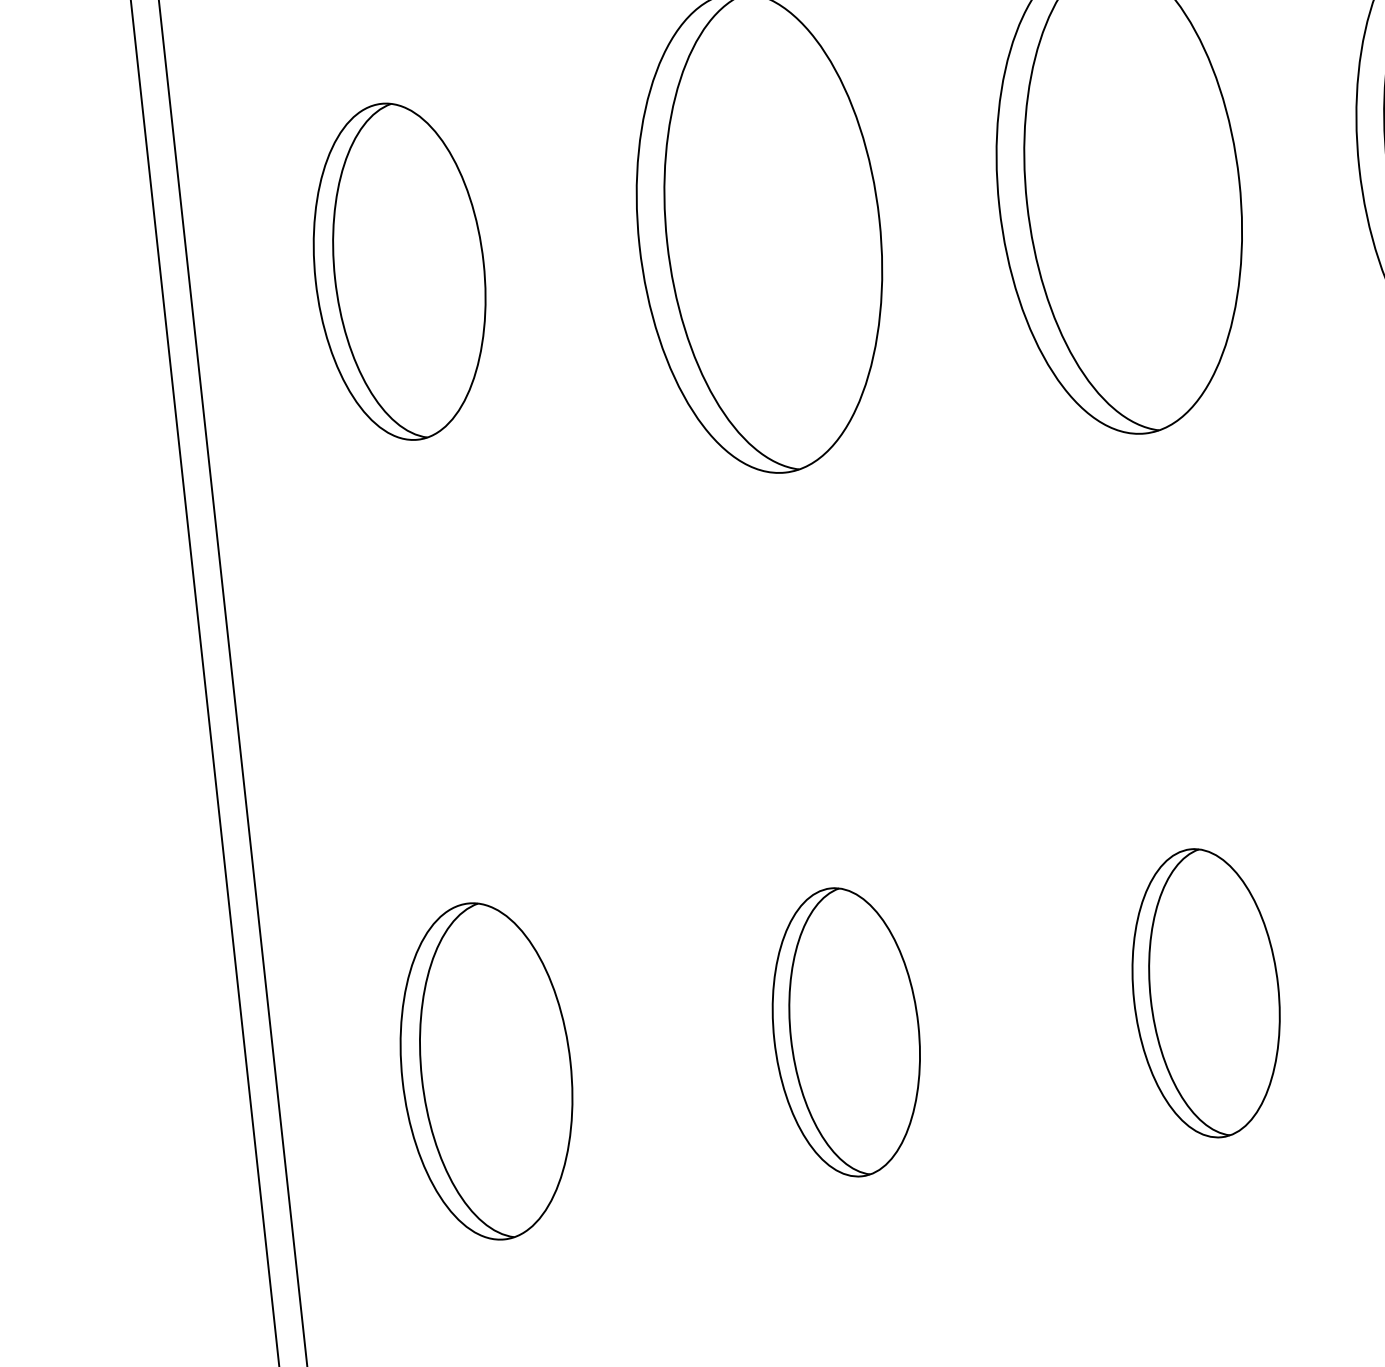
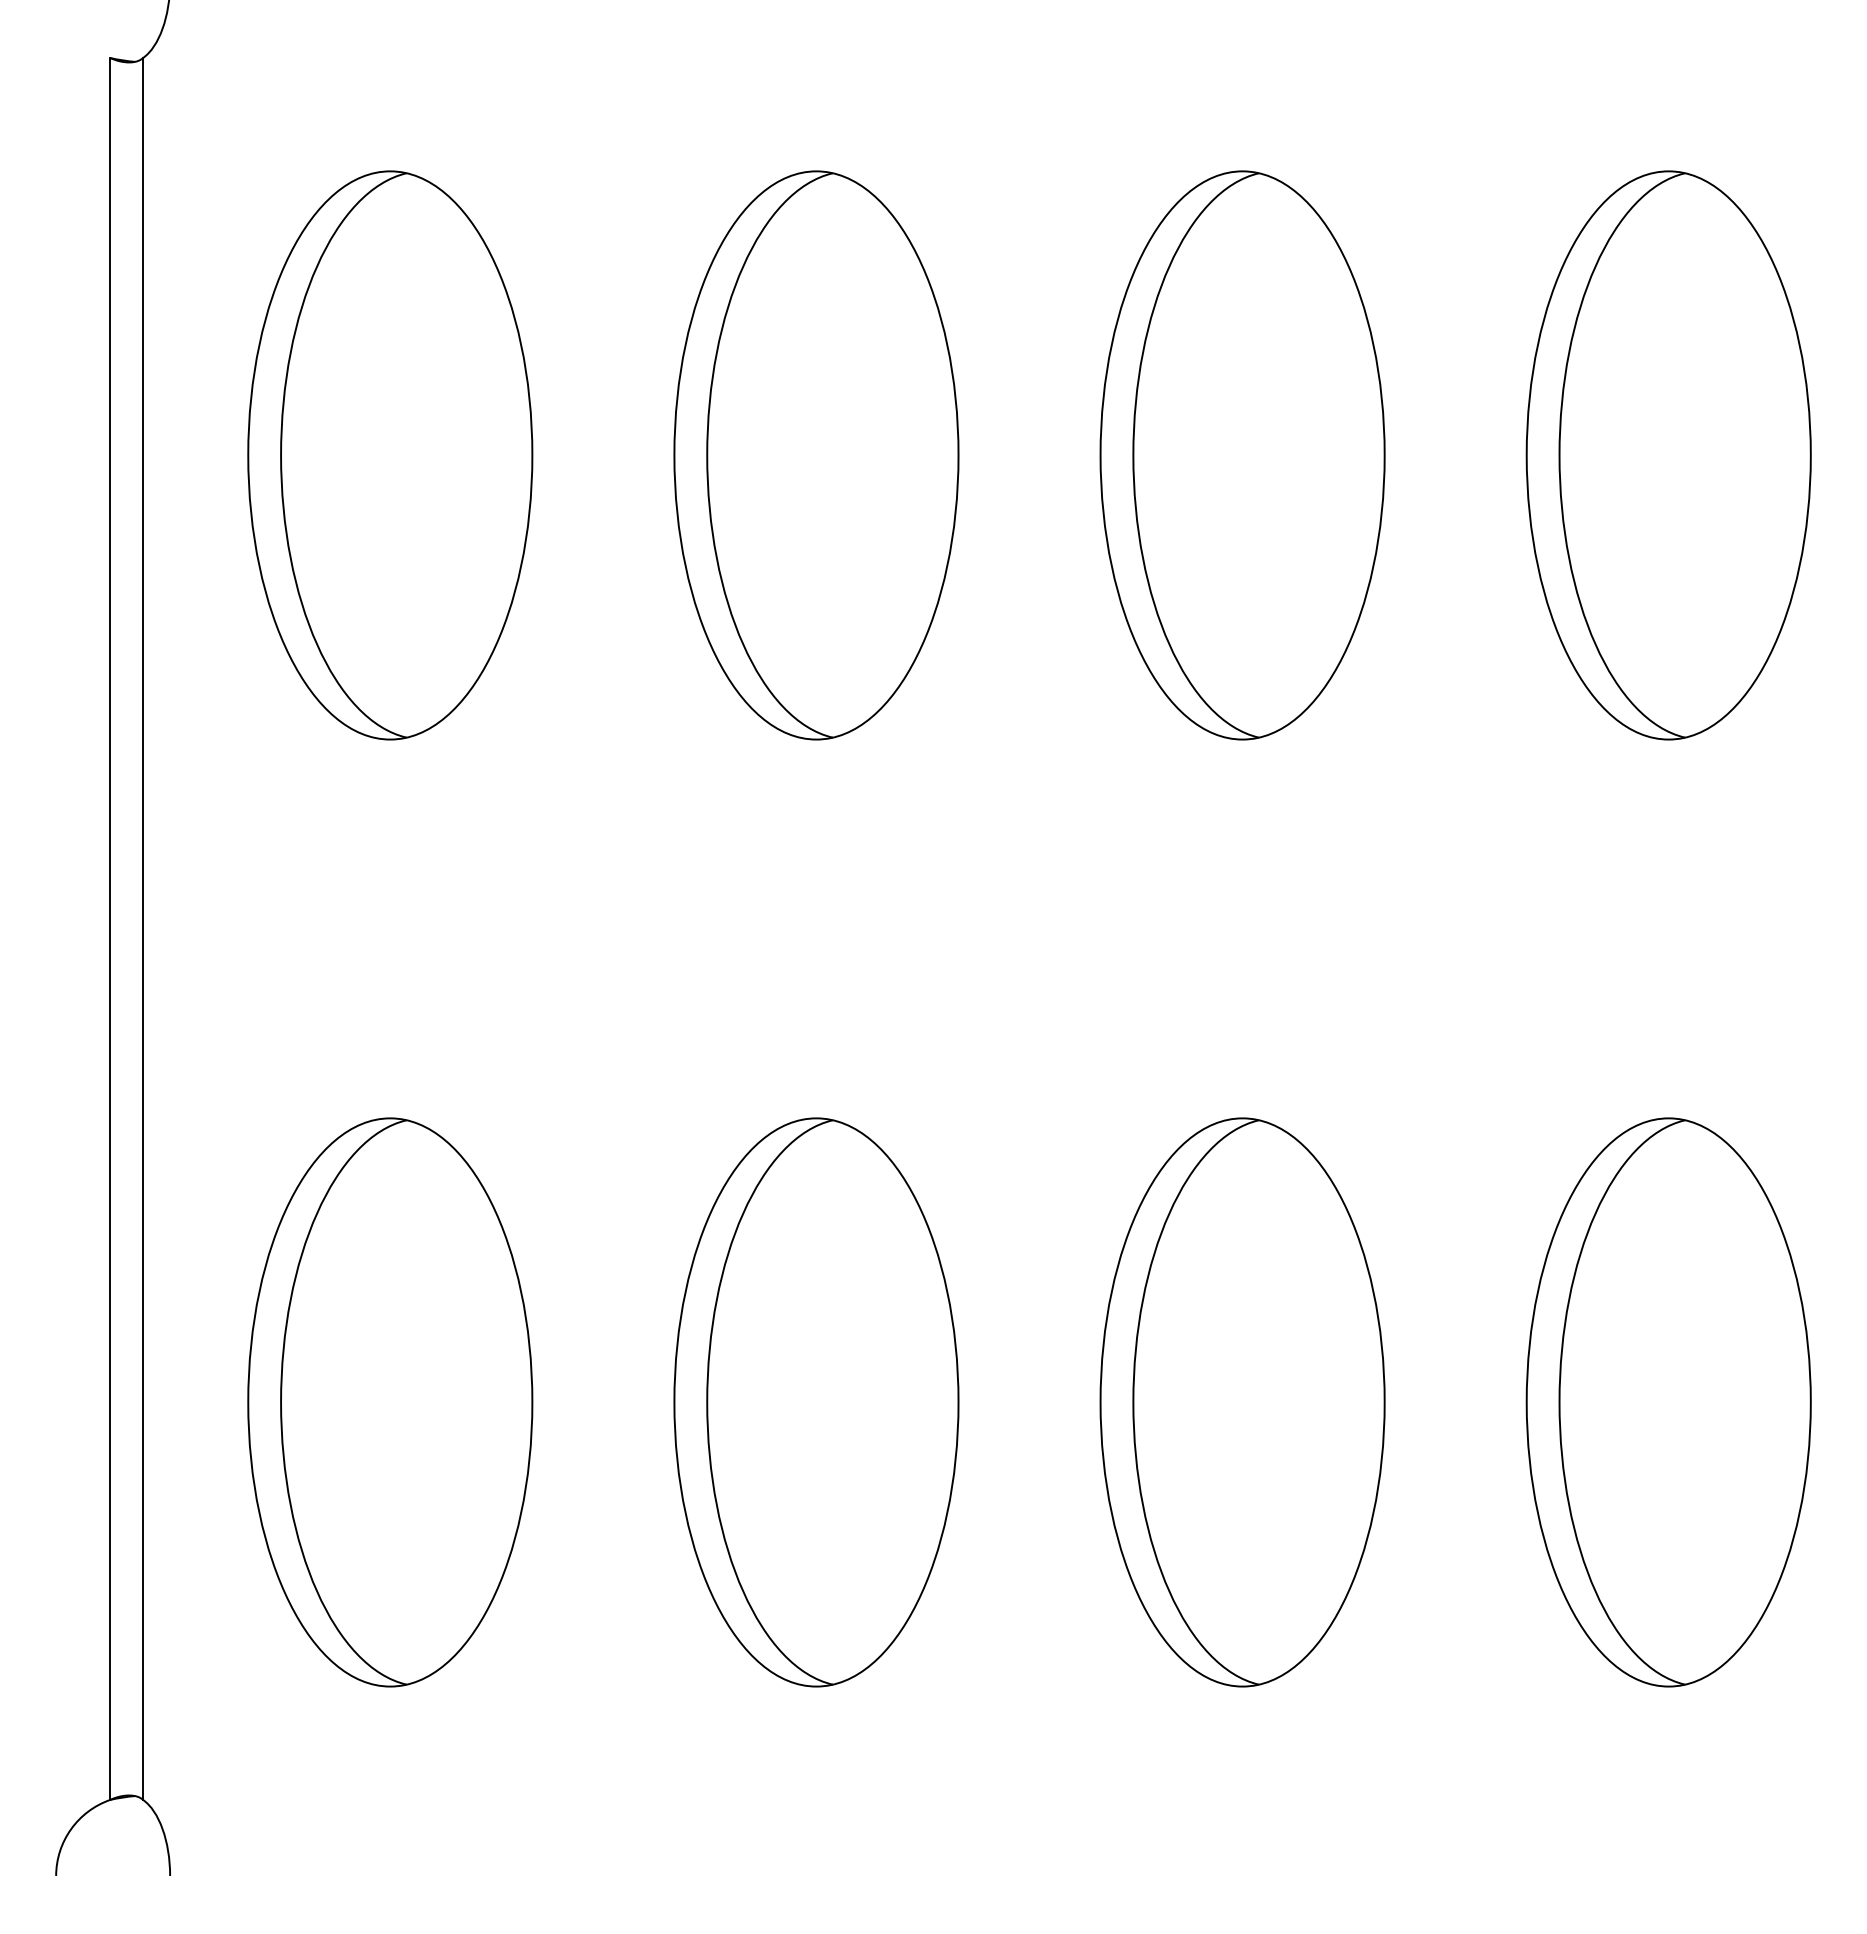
part: (399, 271) -> (390, 455), size x1.43
part: (1206, 993) -> (1242, 1402), size x1.67
part: (846, 1032) -> (816, 1402), size x1.67
part: (486, 1071) -> (390, 1402), size x1.43

